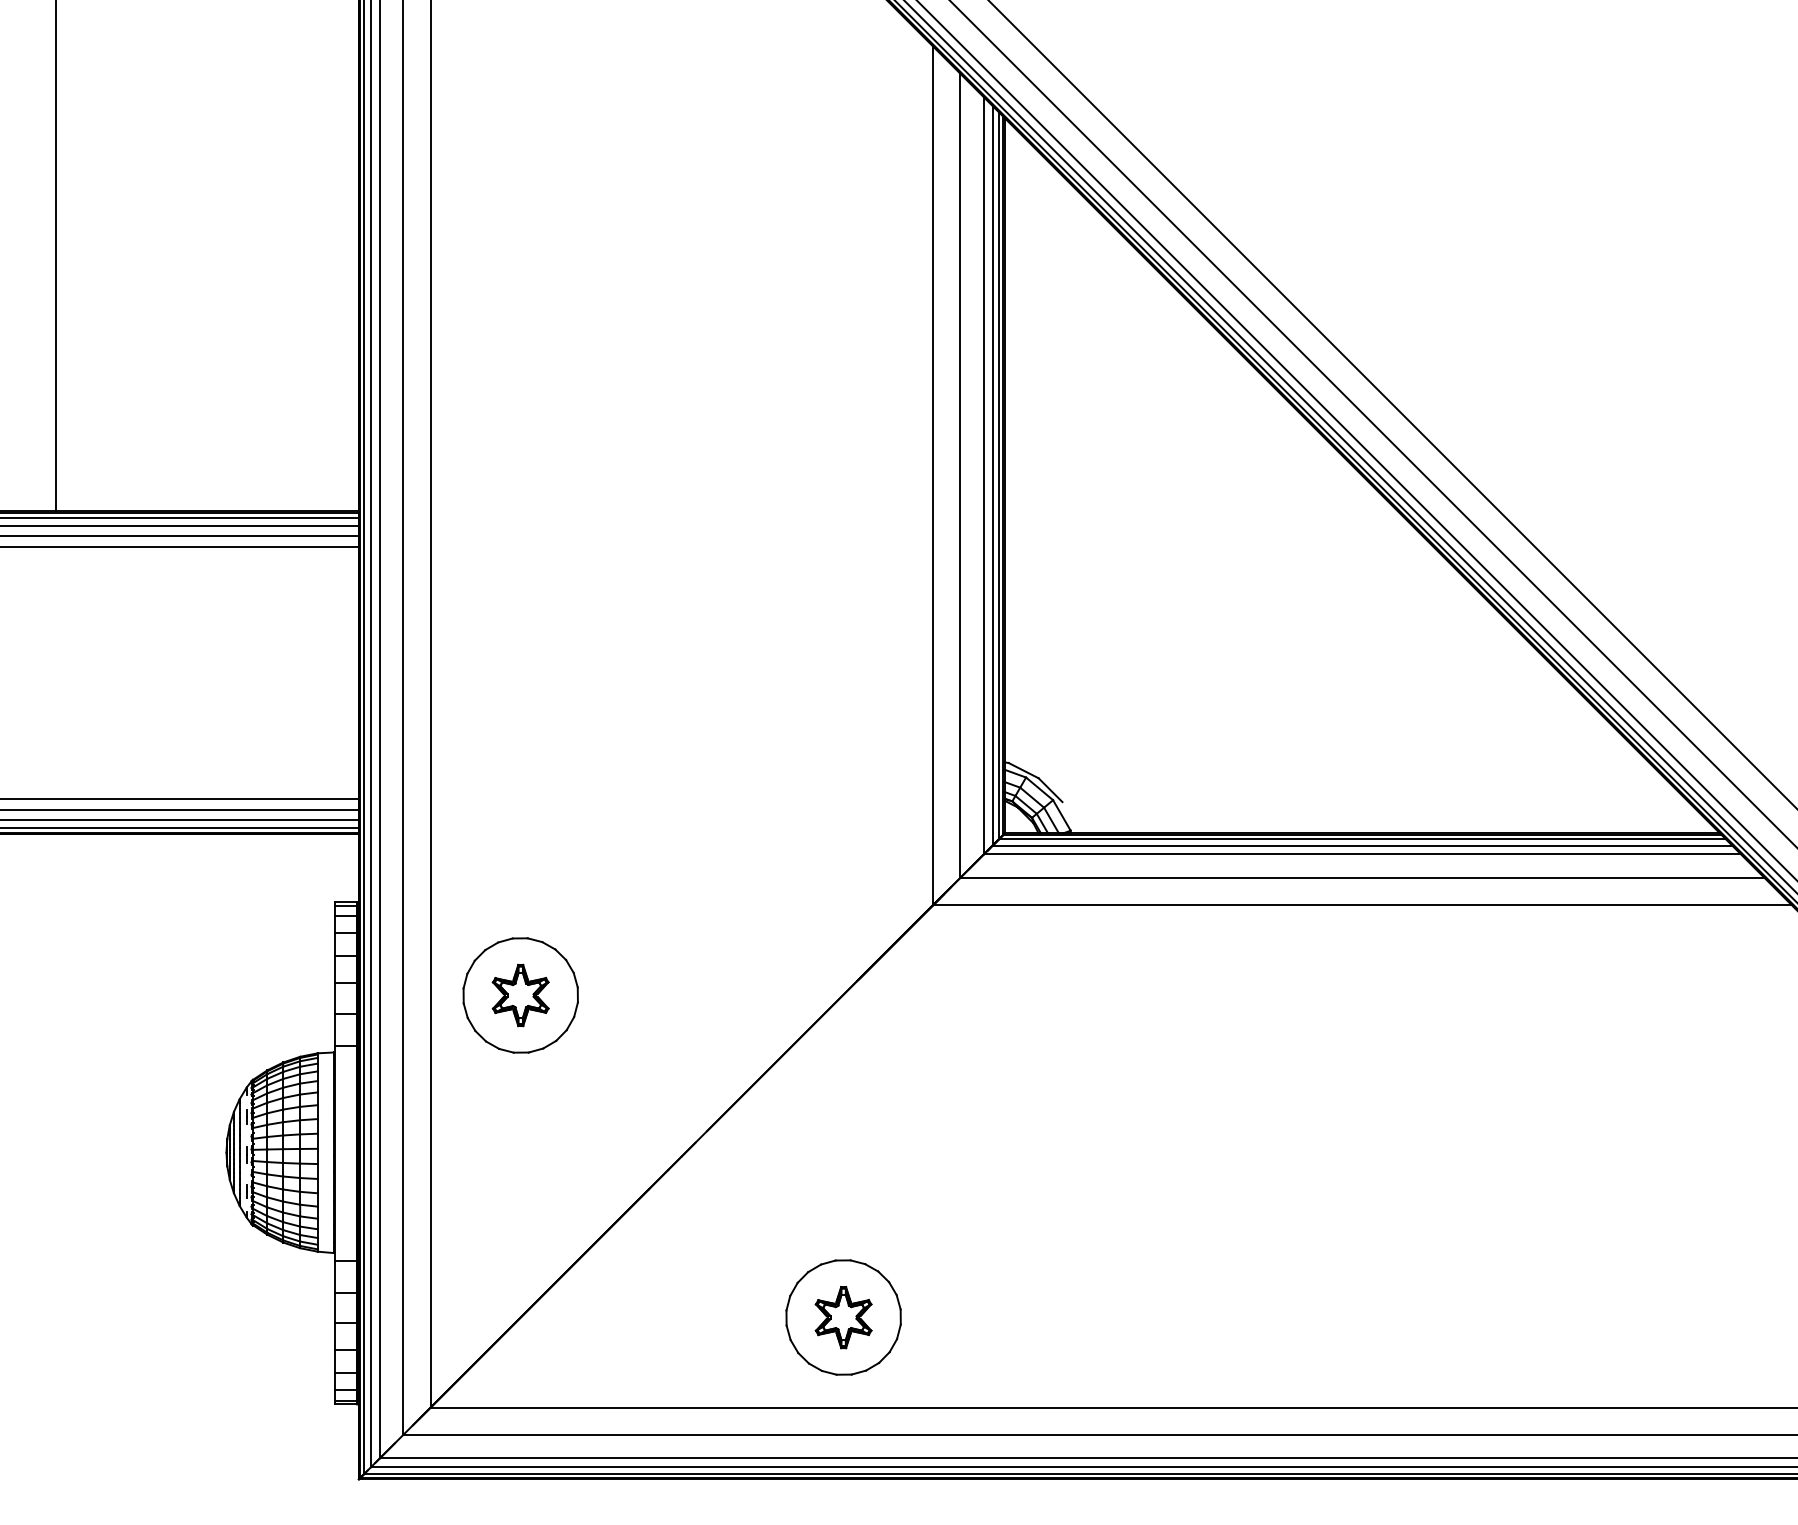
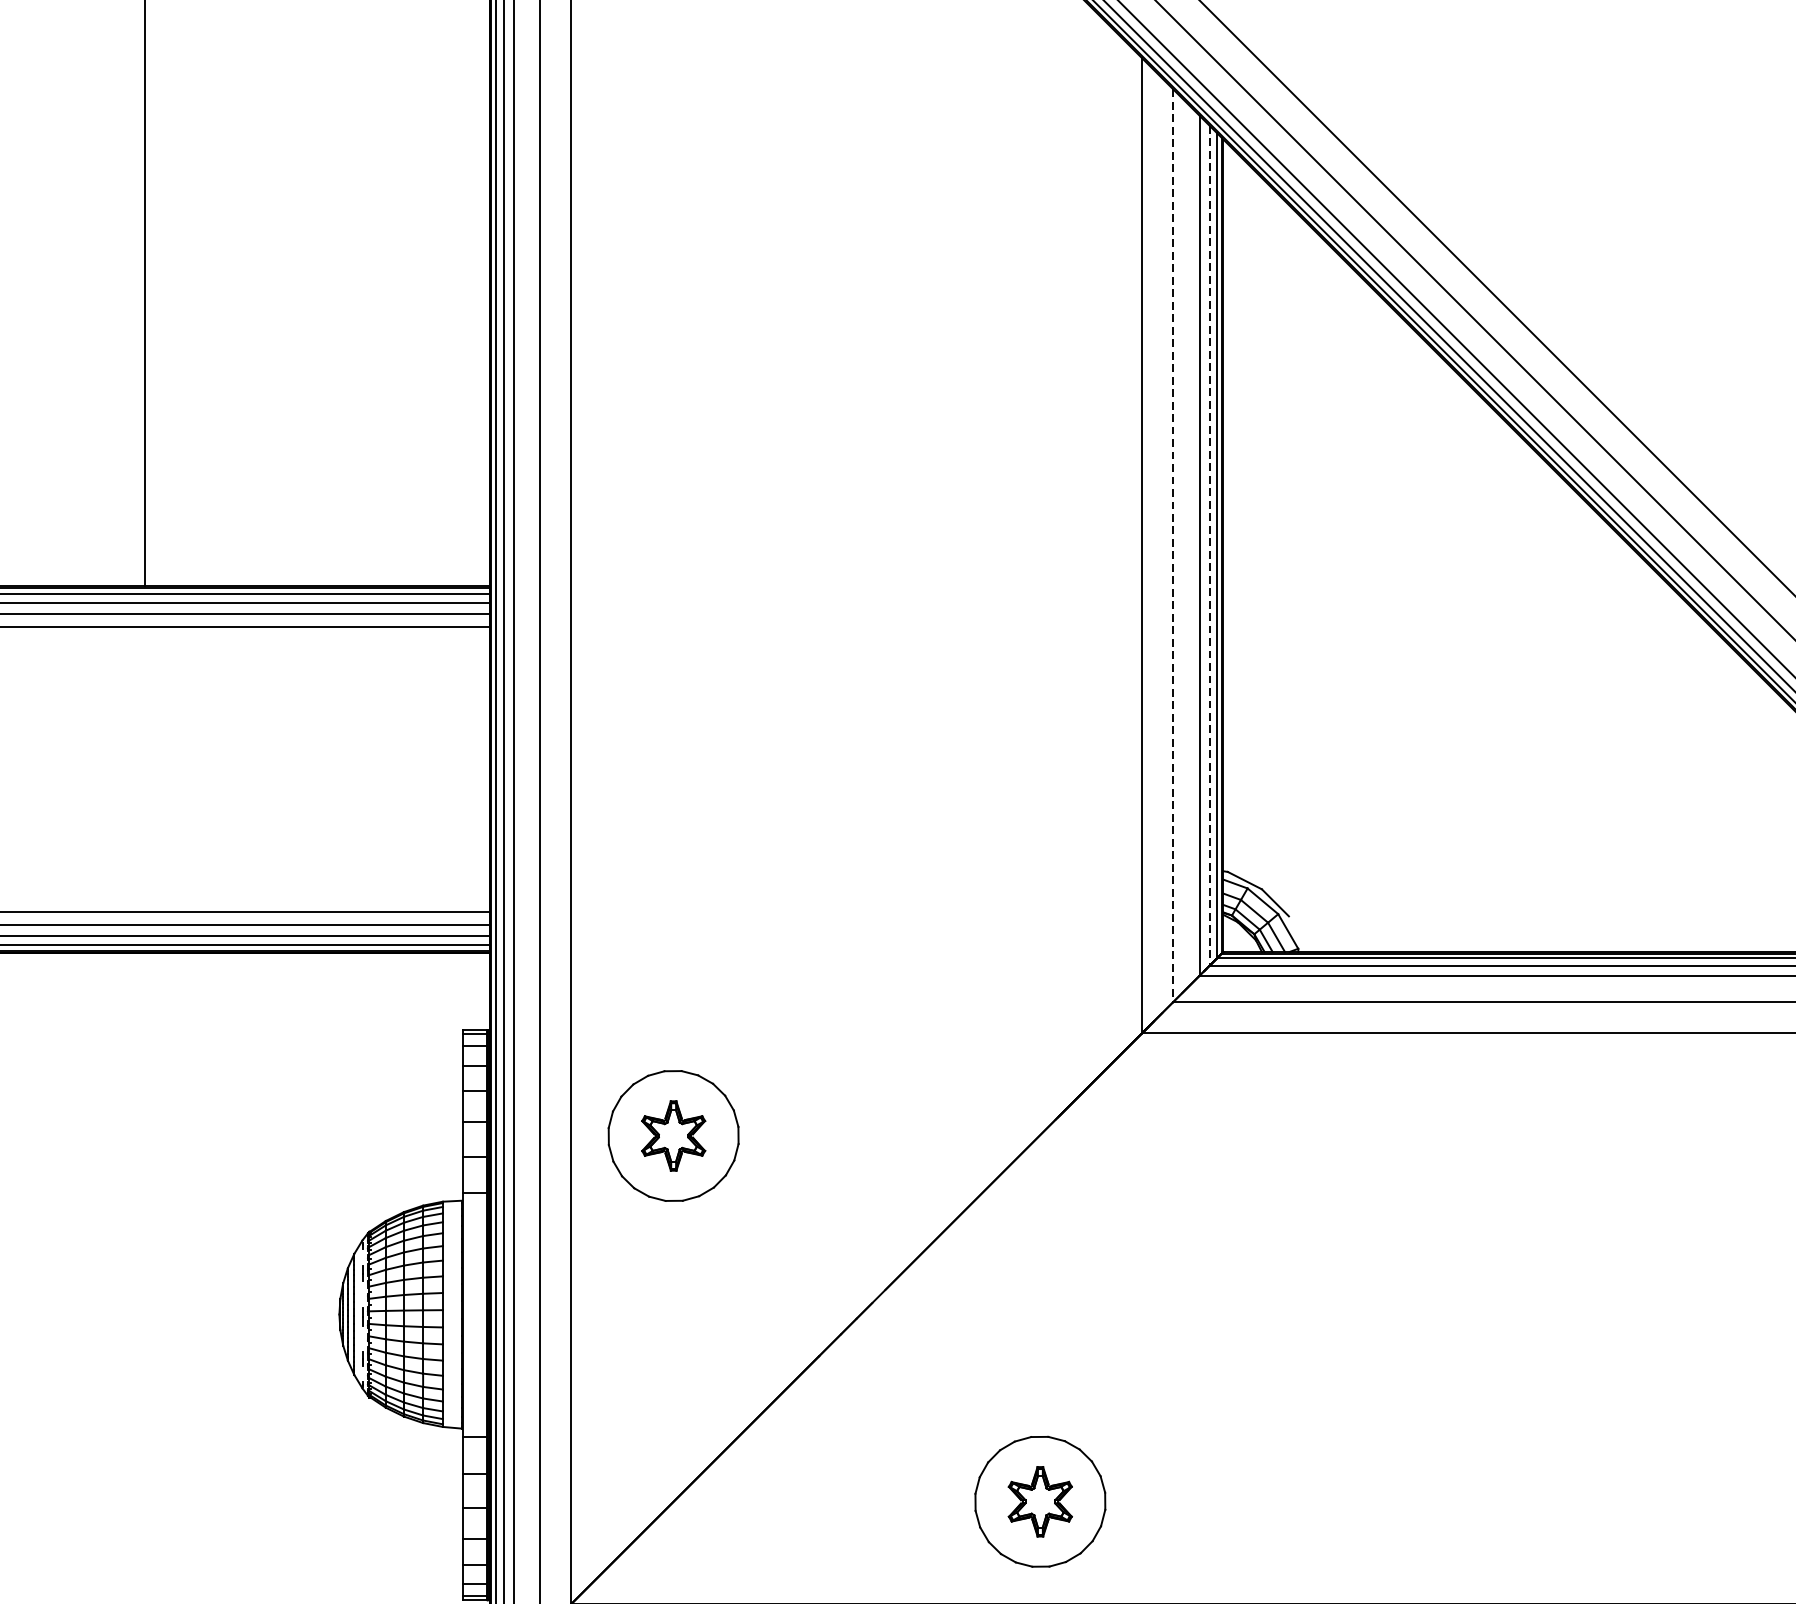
line: (960, 475) -> (1173, 545), solid -> dashed
line: (992, 475) -> (1209, 545), solid -> dashed

